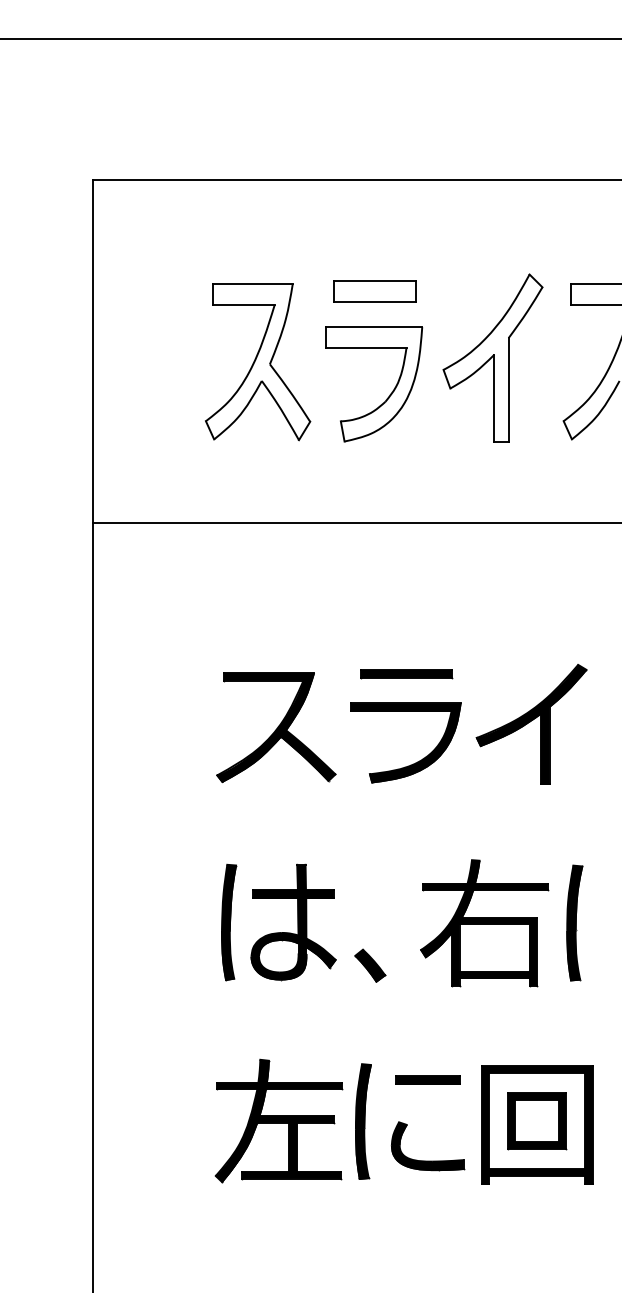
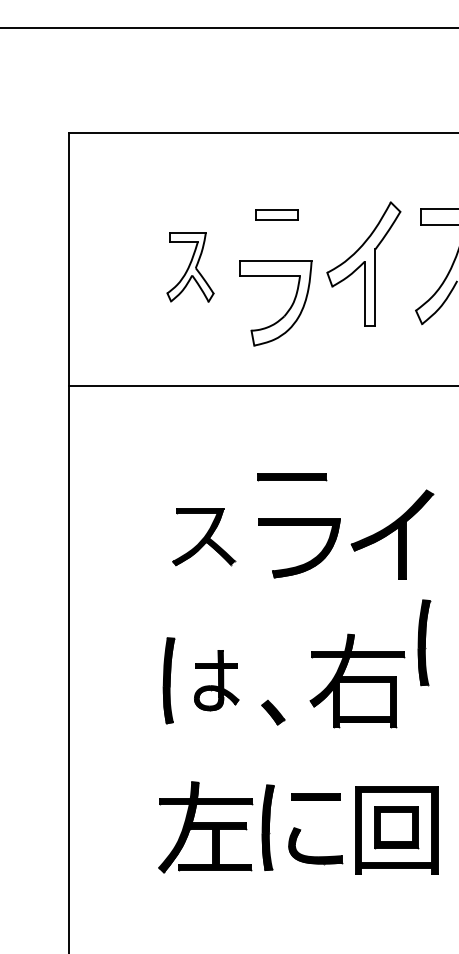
part: (374, 291) -> (276, 214), size x0.7
part: (258, 362) -> (190, 267), size x0.6
part: (389, 394) -> (287, 310), moved
part: (406, 674) -> (291, 477), moved
part: (276, 727) -> (204, 536), size x0.7
part: (293, 922) -> (216, 680), size x0.7
part: (574, 922) -> (424, 642), moved

